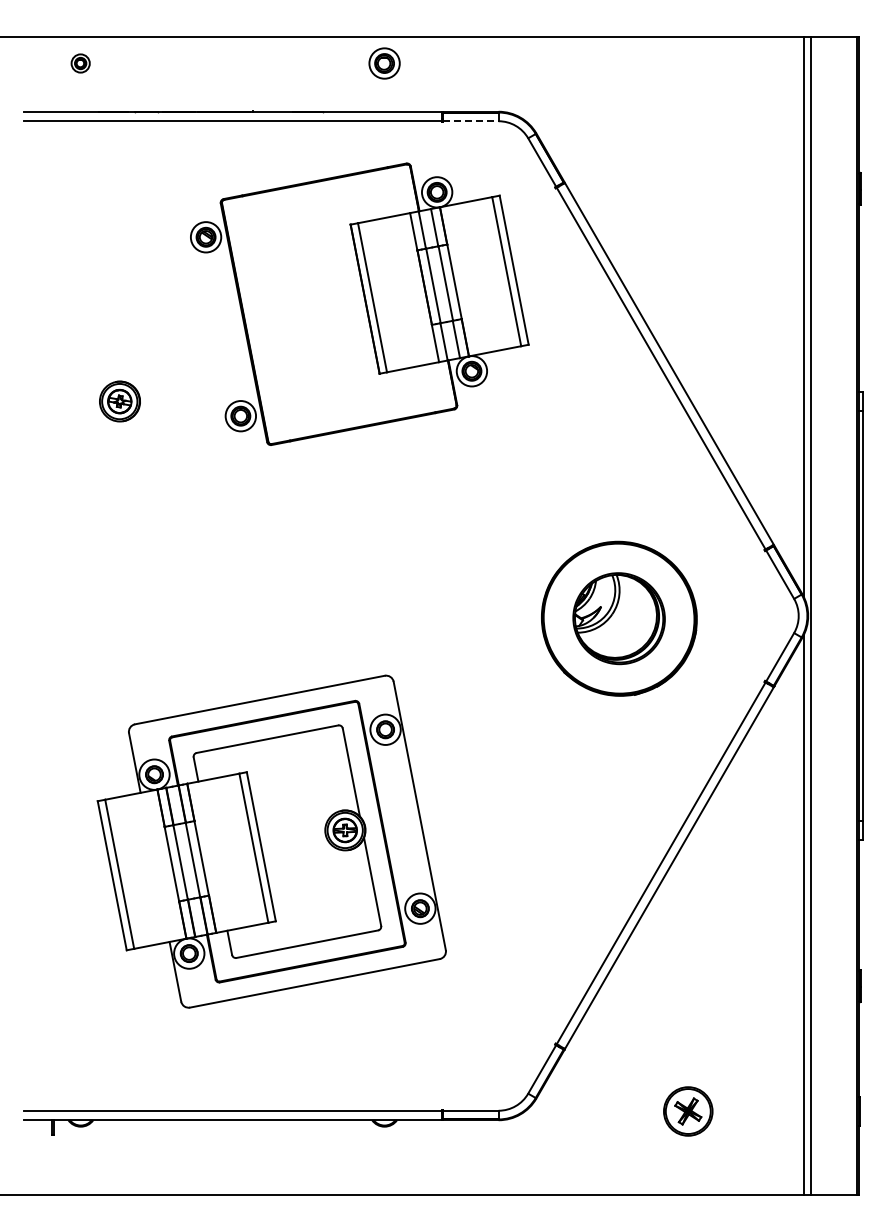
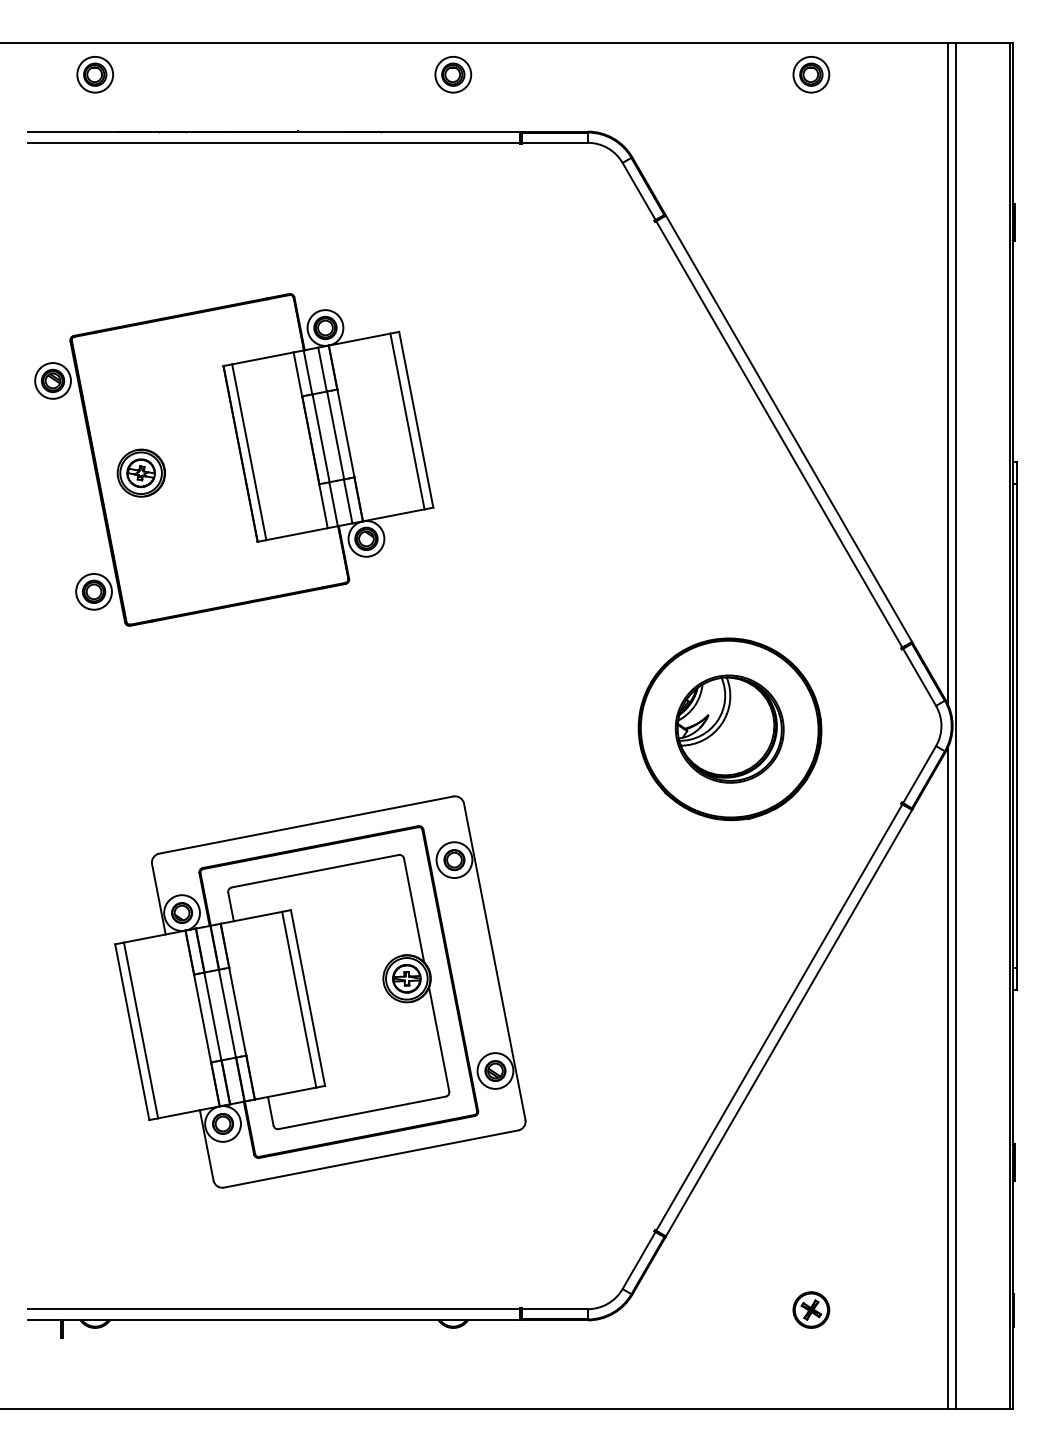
part: (80, 63) -> (94, 74), size x1.67
part: (688, 63) -> (811, 74), added
line: (470, 121) -> (554, 143), dashed -> solid
part: (359, 303) -> (233, 459), moved
part: (688, 1111) -> (811, 1310), size x0.62

